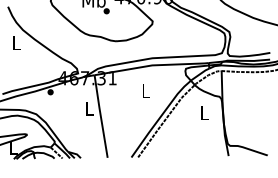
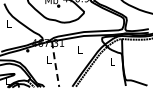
line: (100, 115) -> (55, 63), solid -> dashed

